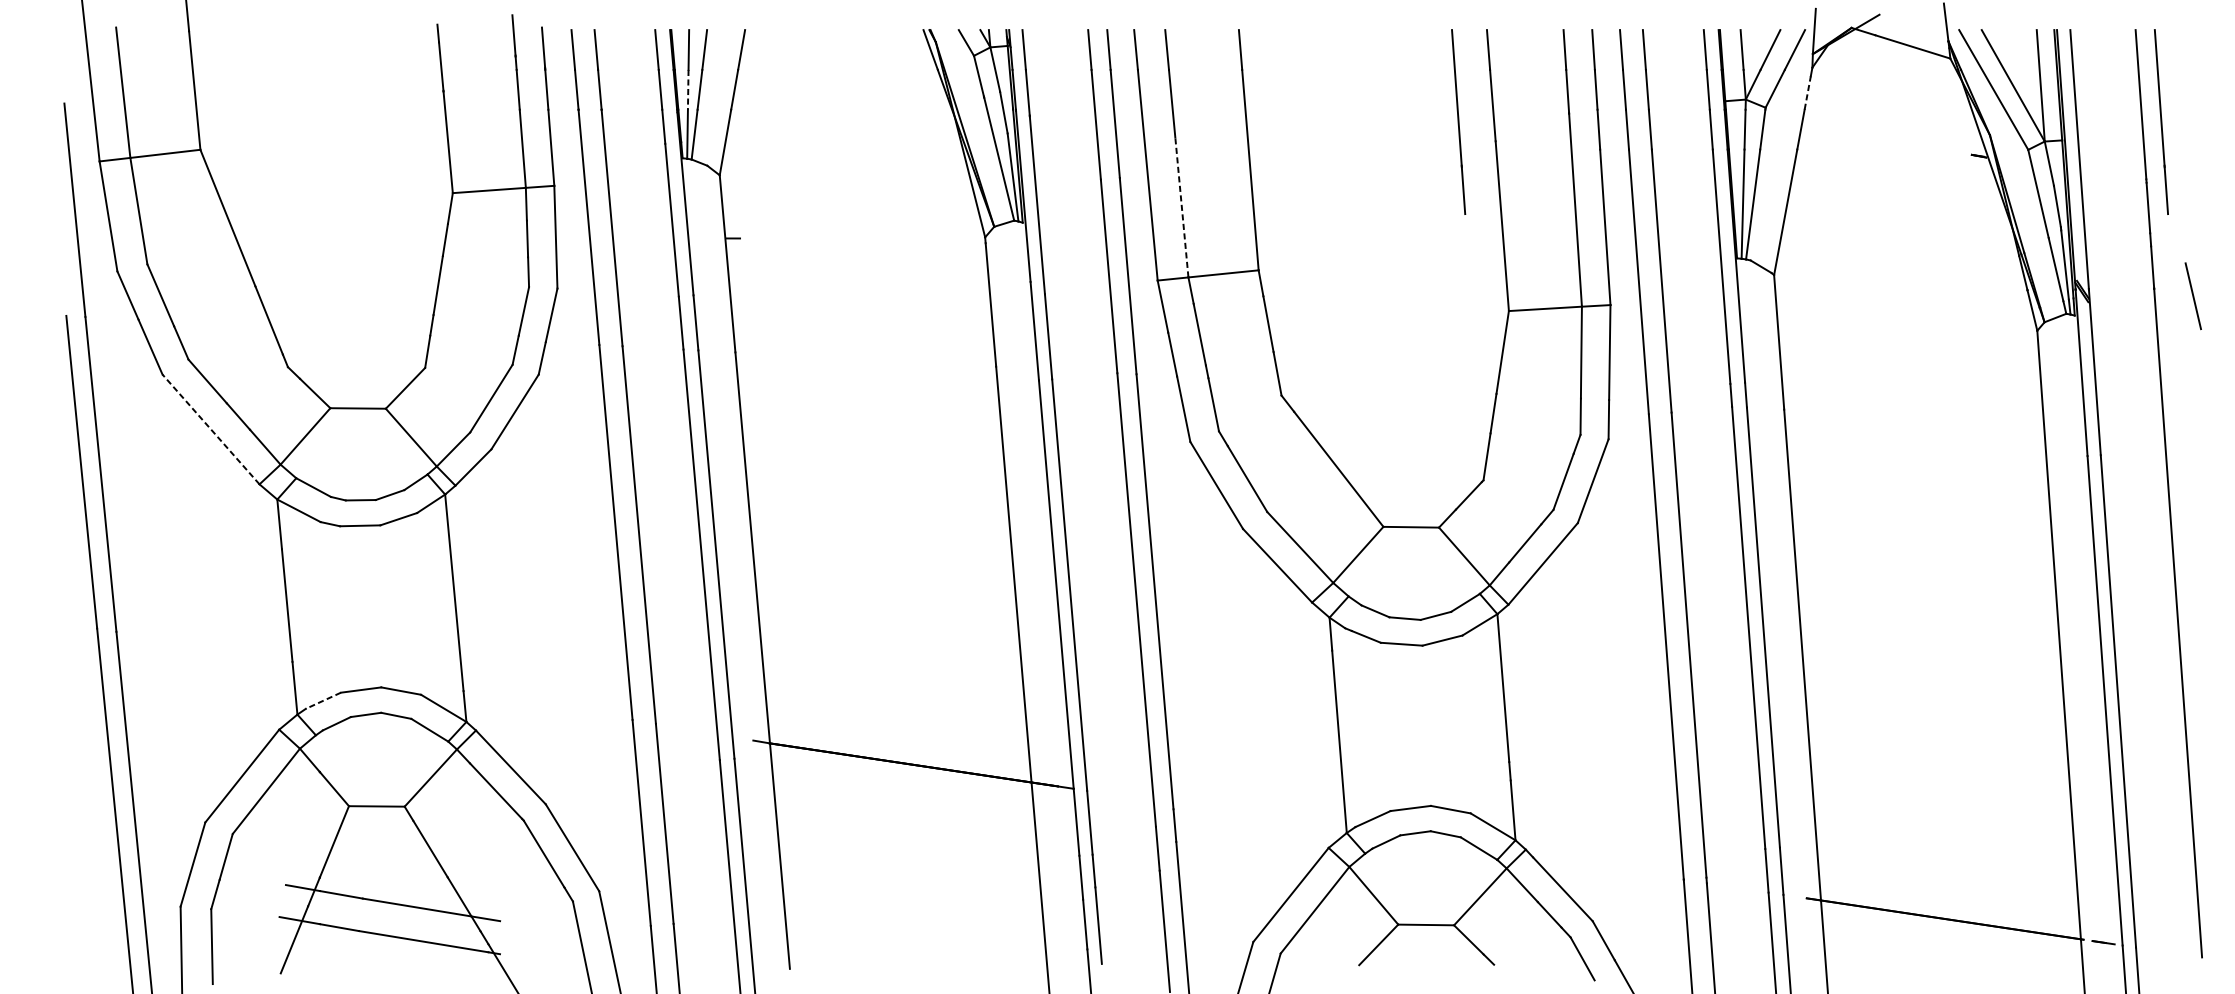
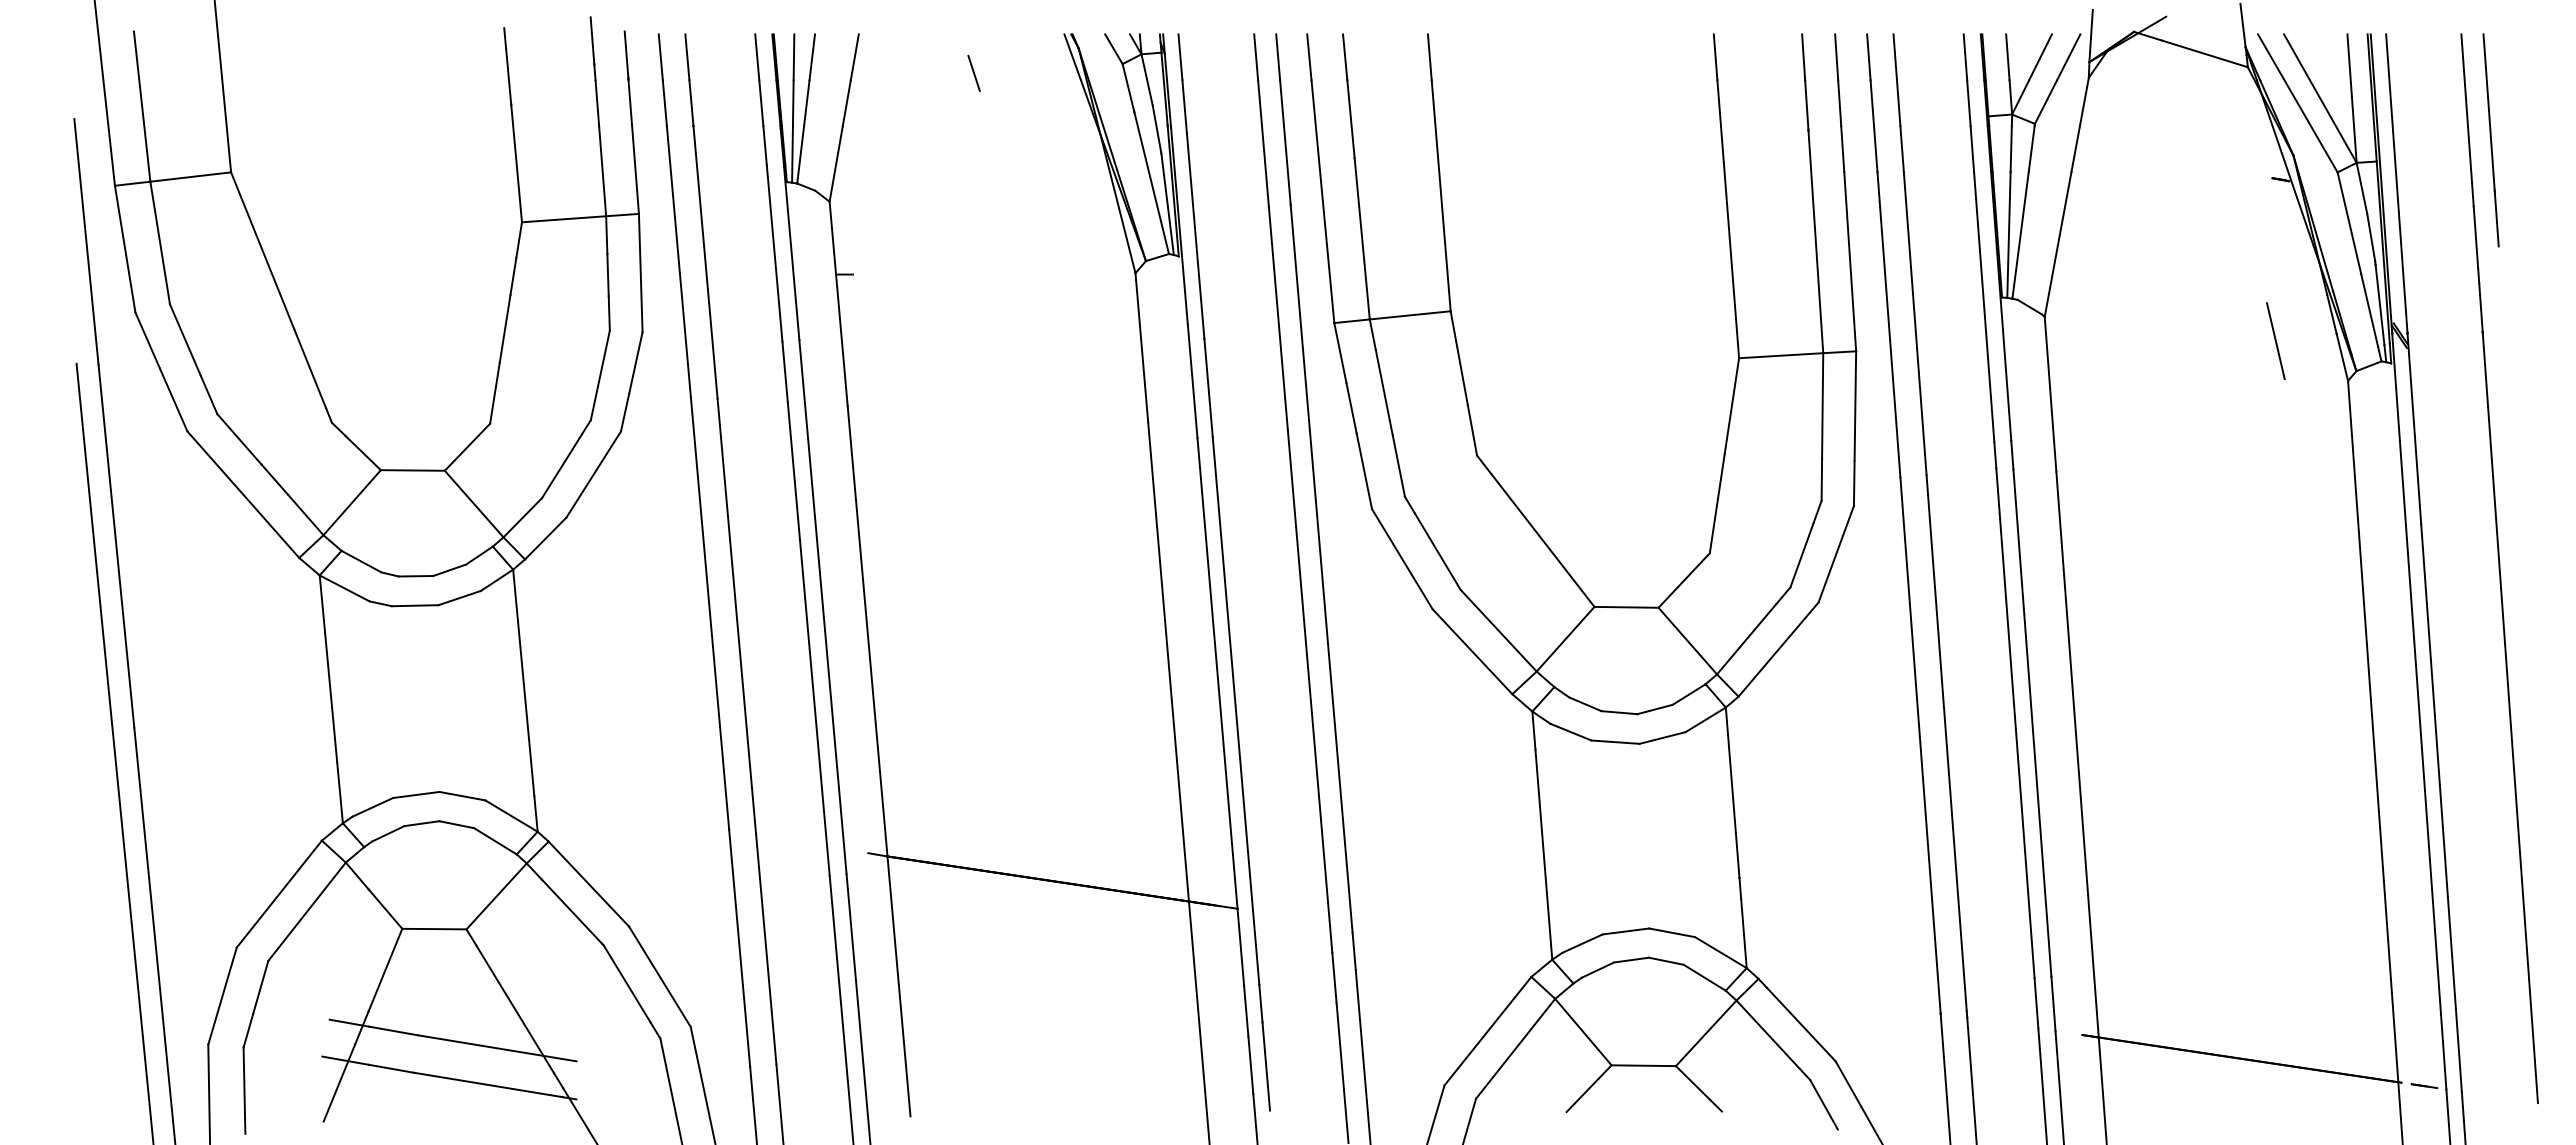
line: (844, 64) -> (973, 73), added
line: (688, 90) -> (793, 103), dashed -> solid
line: (1807, 92) -> (2083, 106), dashed -> solid
line: (1458, 122) -> (1680, 140), removed
line: (1182, 207) -> (1362, 238), dashed -> solid
line: (2193, 295) -> (2275, 340), moved
line: (211, 429) -> (243, 494), dashed -> solid
line: (323, 700) -> (372, 807), dashed -> solid

